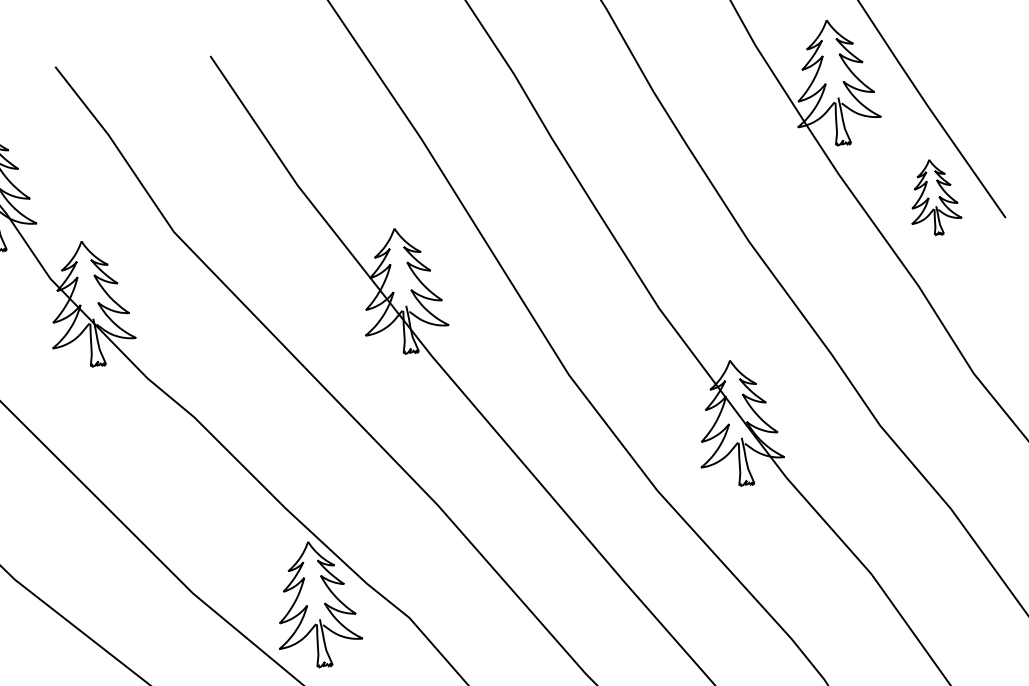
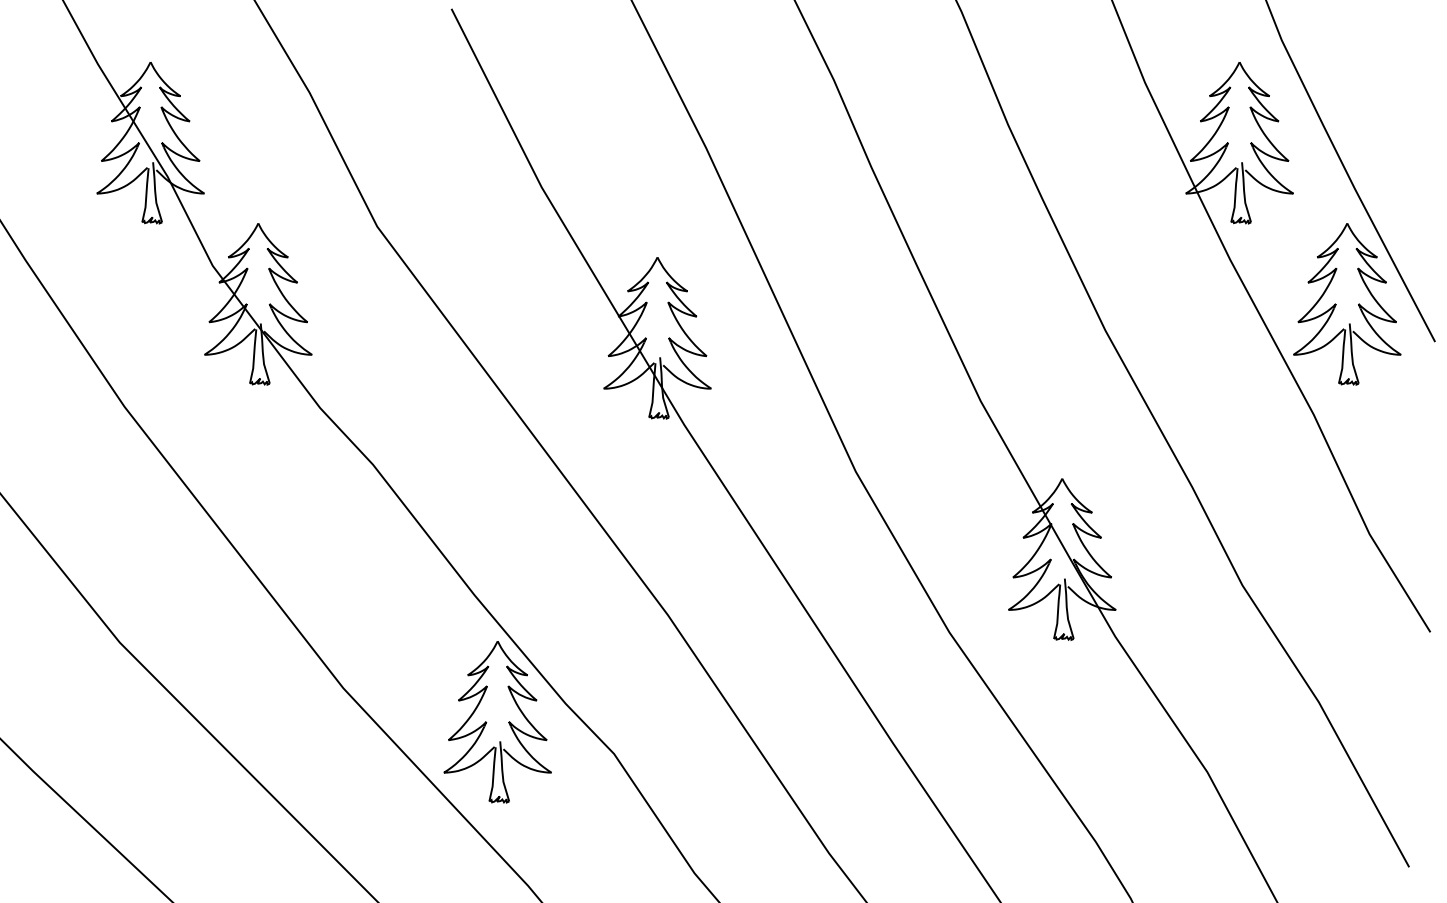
part: (934, 197) -> (1347, 304), size x1.67

